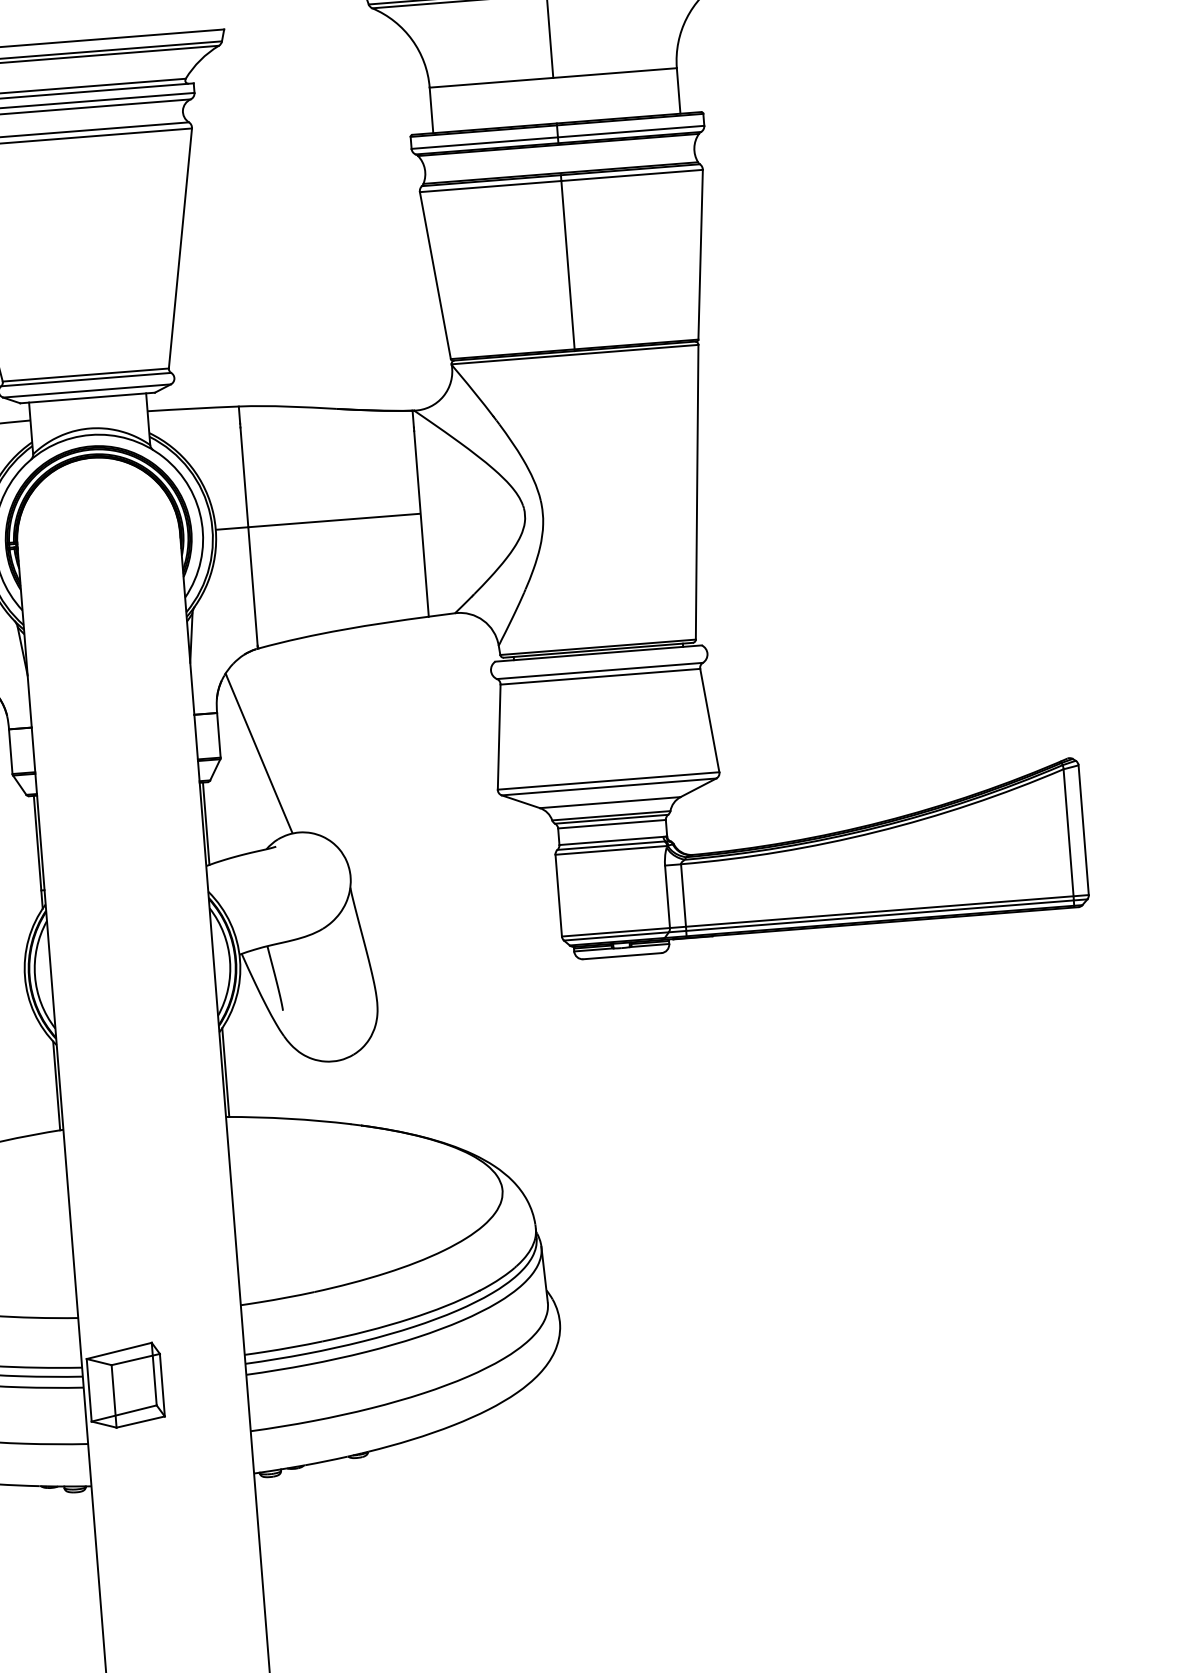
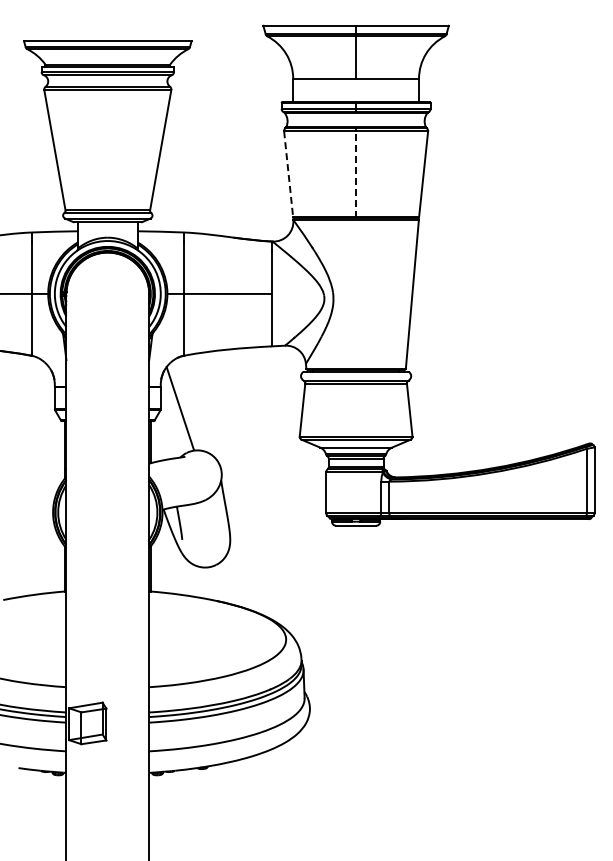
line: (568, 265) -> (356, 174), solid -> dashed
line: (435, 276) -> (288, 174), solid -> dashed

